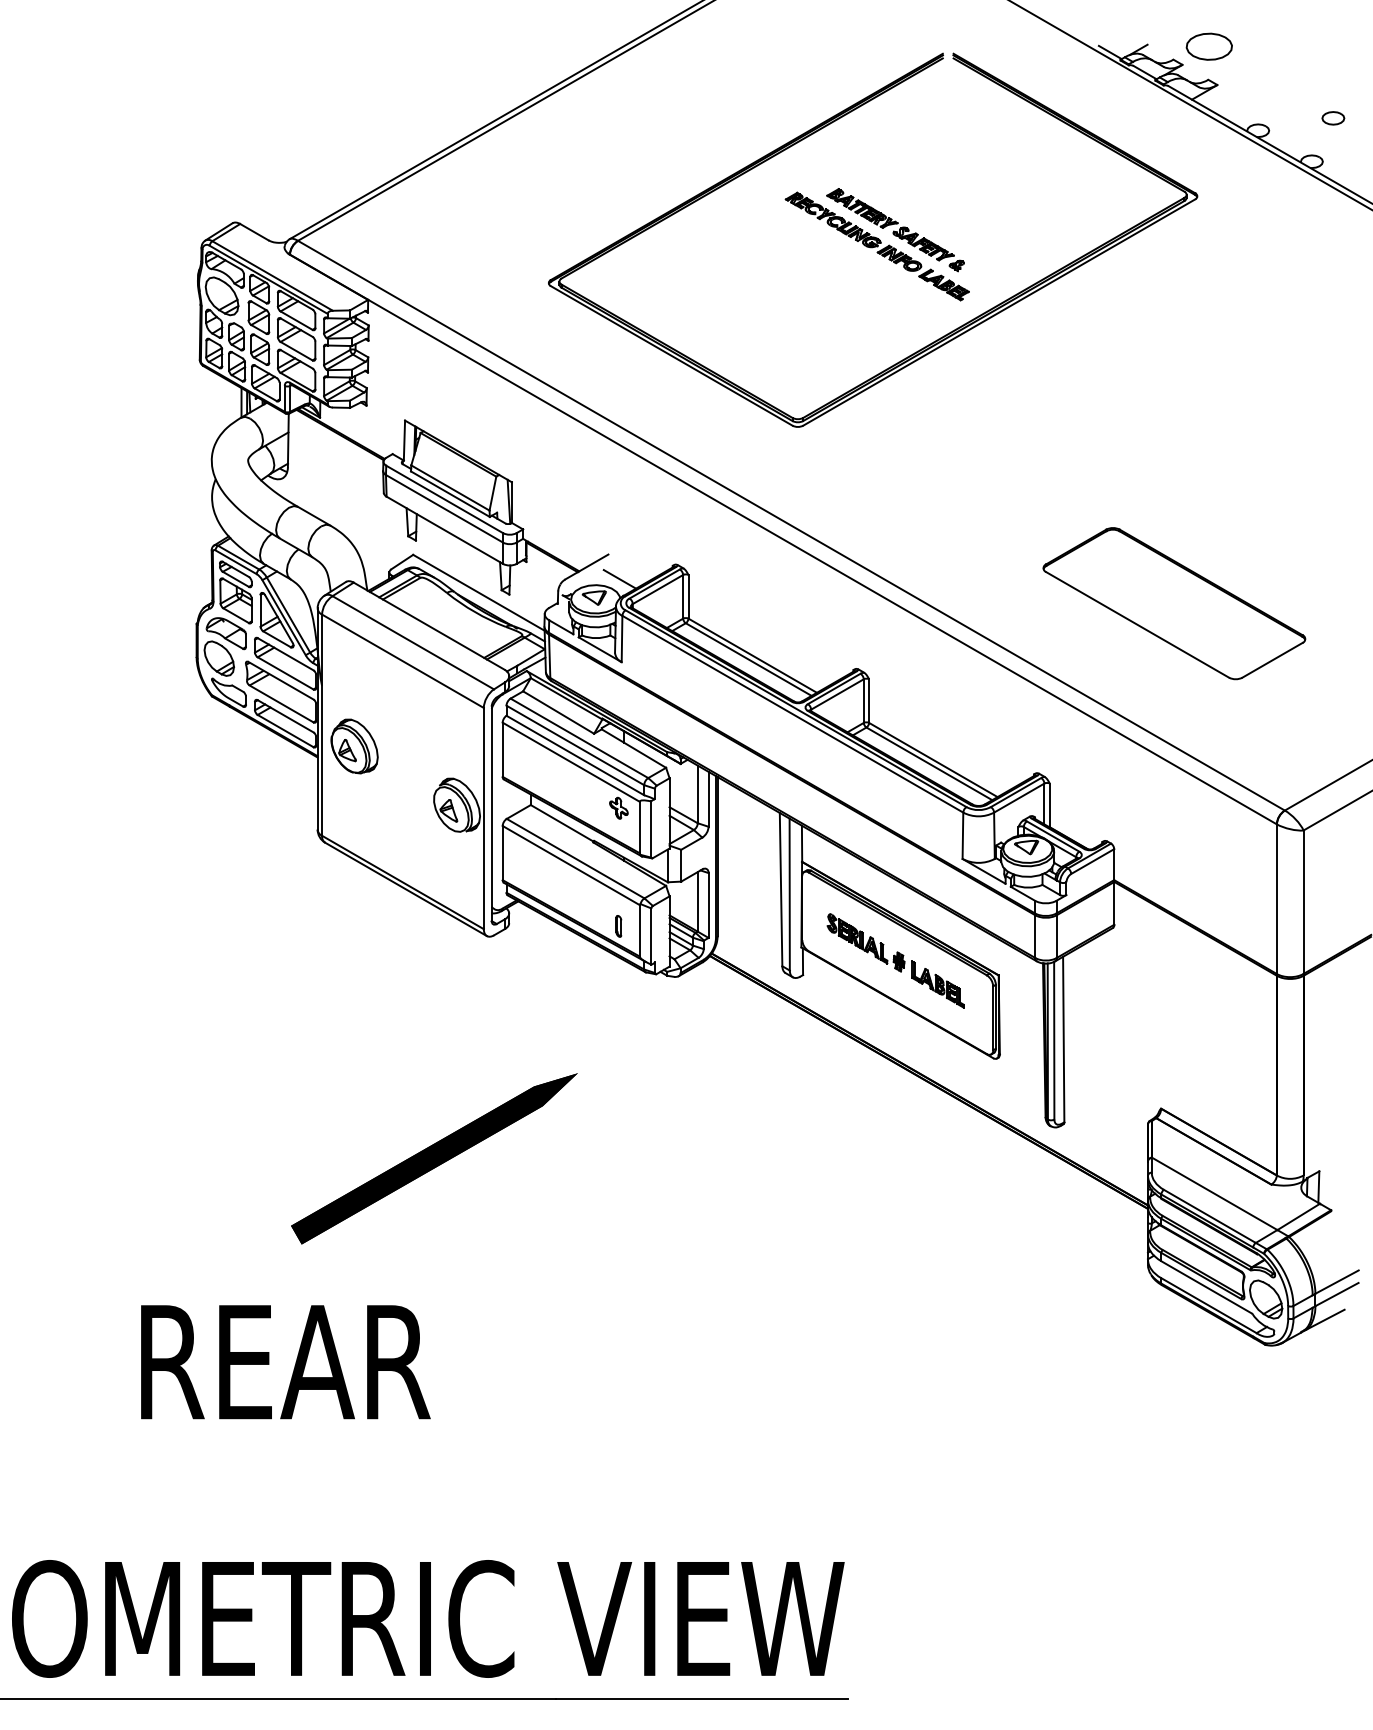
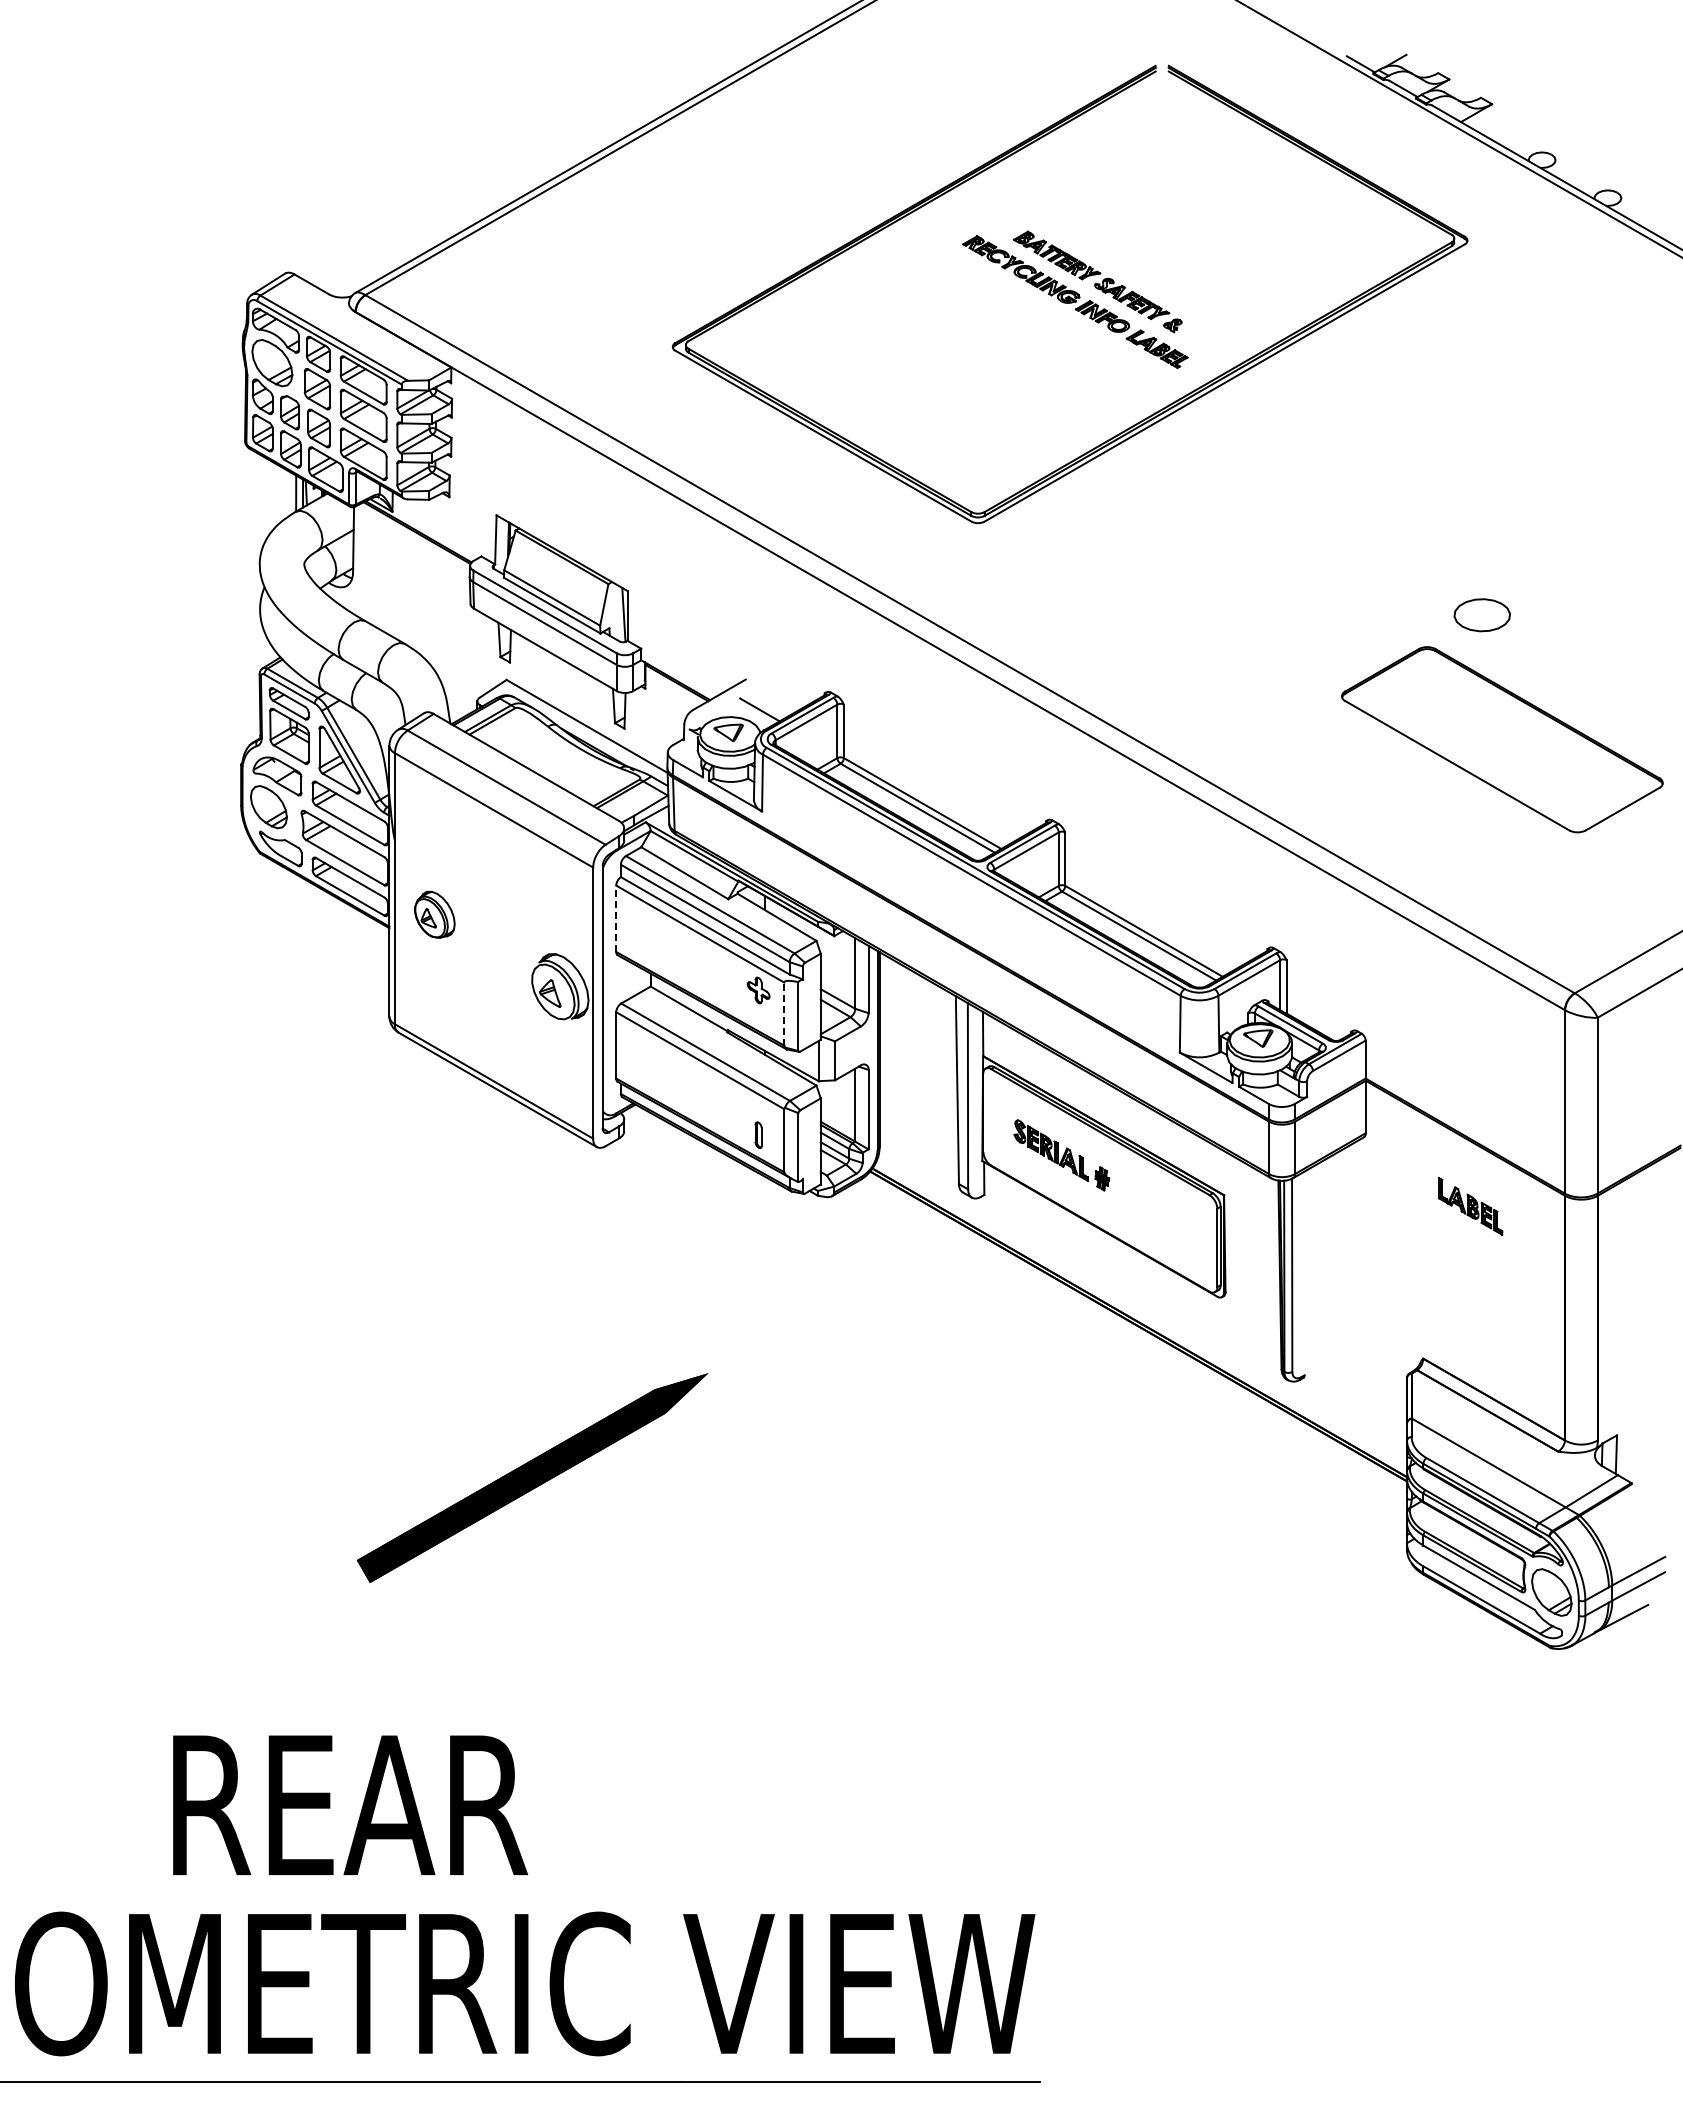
part: (1208, 46) -> (1481, 615), moved
part: (1333, 117) -> (1634, 144), removed
part: (1174, 603) -> (1502, 739), moved
part: (354, 746) -> (434, 914), size x0.7
line: (502, 749) -> (616, 918), solid -> dashed
line: (639, 827) -> (784, 1014), solid -> dashed
part: (937, 984) -> (1470, 1206), moved
line: (1063, 1039) -> (1303, 1273), removed
part: (434, 1158) -> (532, 1477), moved
text: (285, 1362) -> (350, 1805), moved

